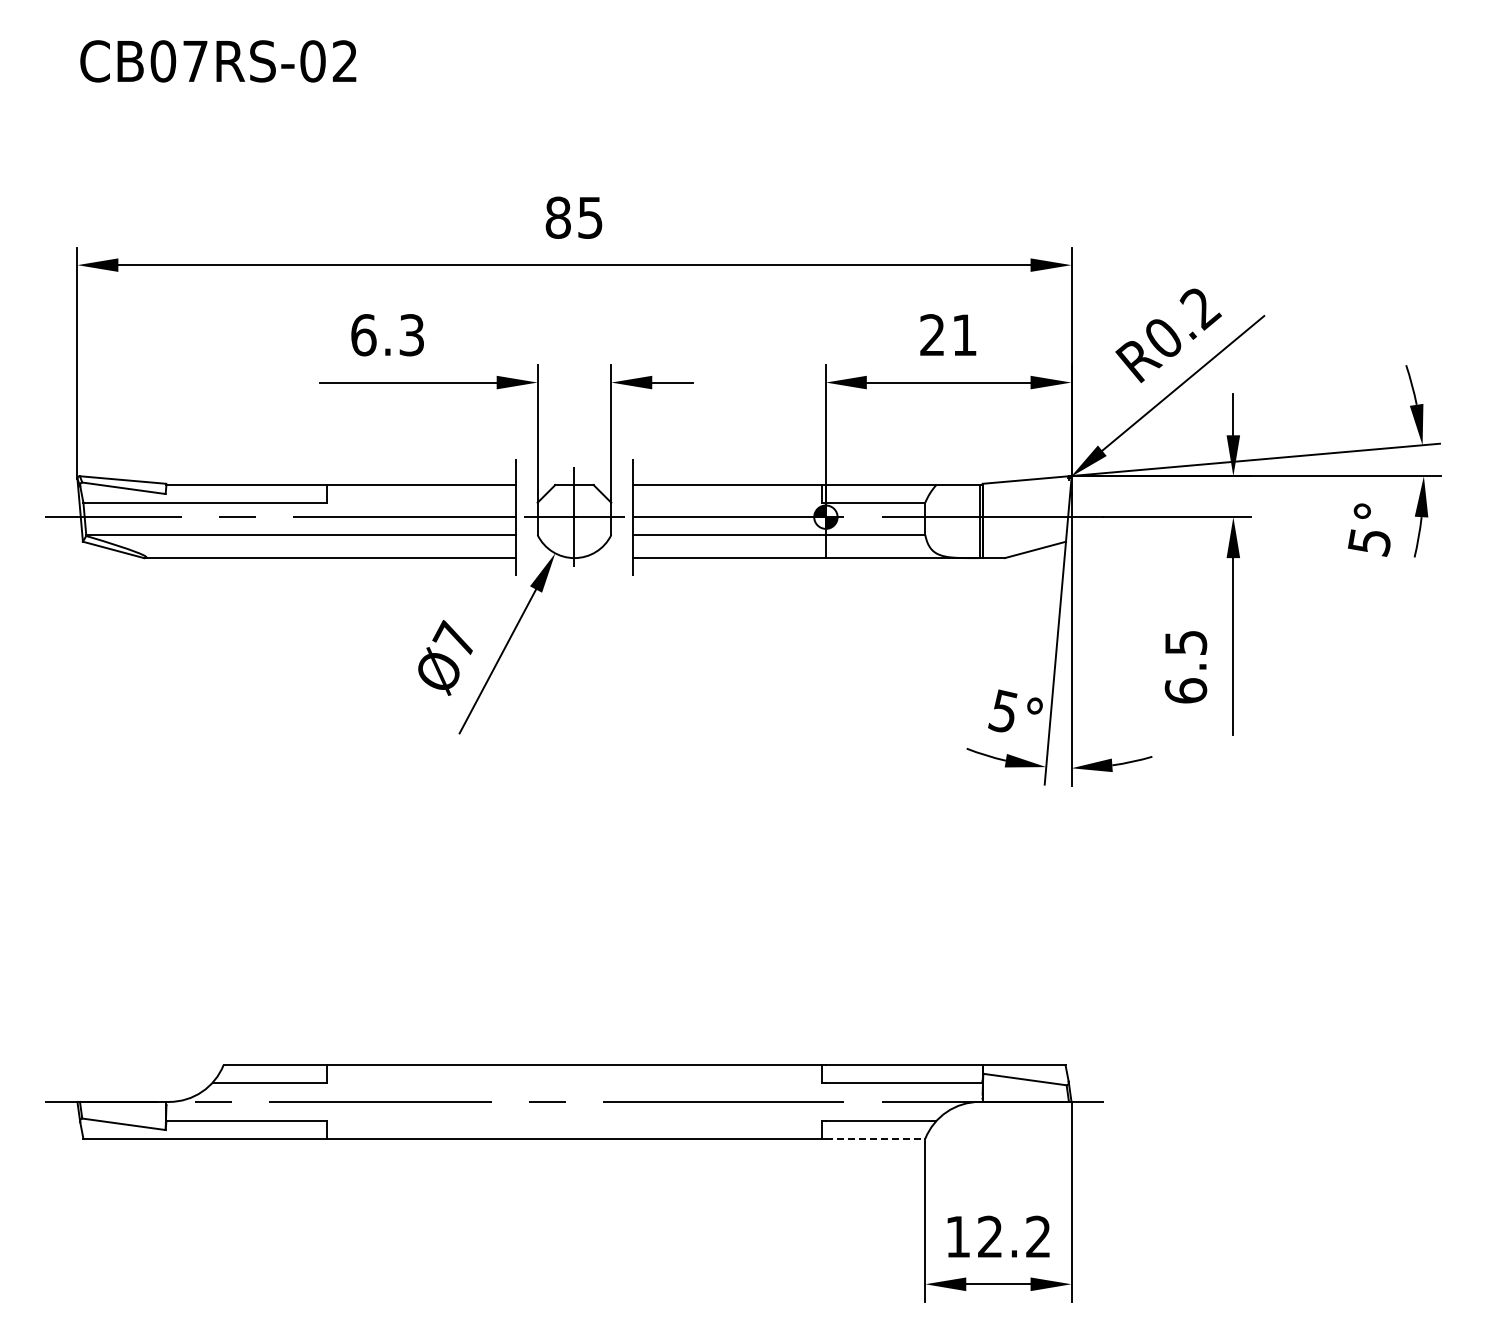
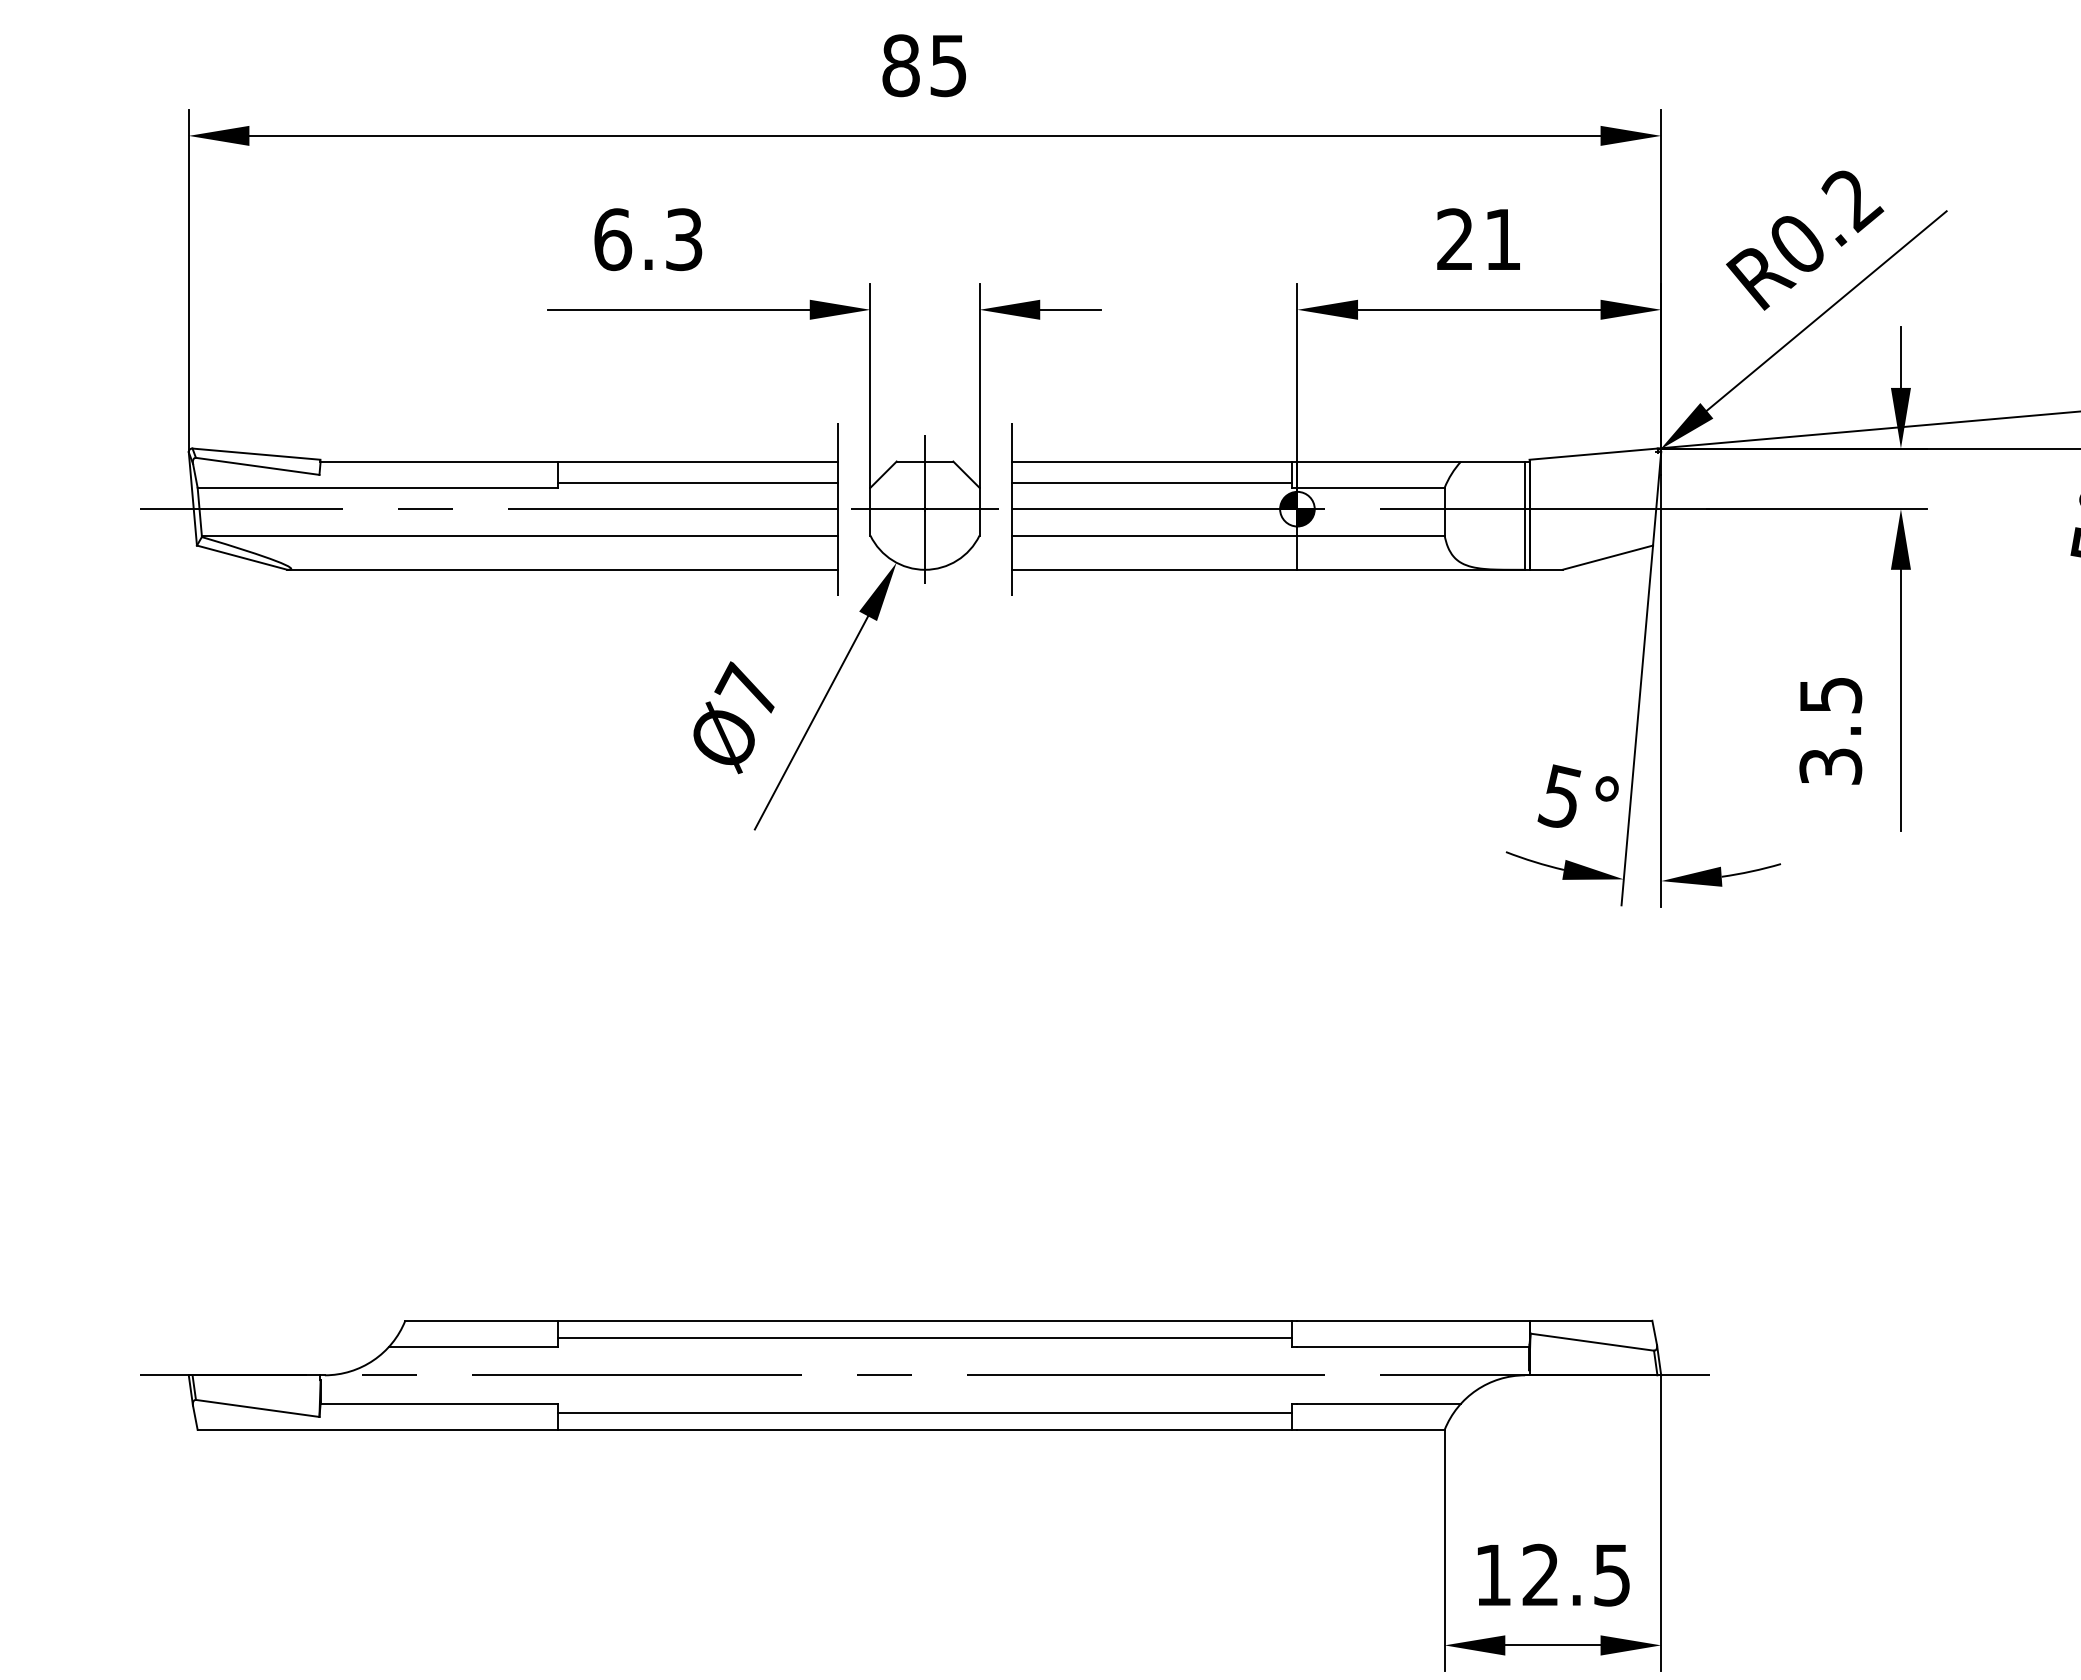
line: (421, 499) -> (698, 483), added
line: (727, 499) -> (1151, 483), added
text: (1185, 690) -> (1830, 765), 6.5 -> 3.5
line: (574, 1076) -> (925, 1337), added
line: (574, 1127) -> (925, 1413), added
line: (875, 1138) -> (1370, 1429), dashed -> solid
text: (1038, 1236) -> (1612, 1574), 12.2 -> 12.5

